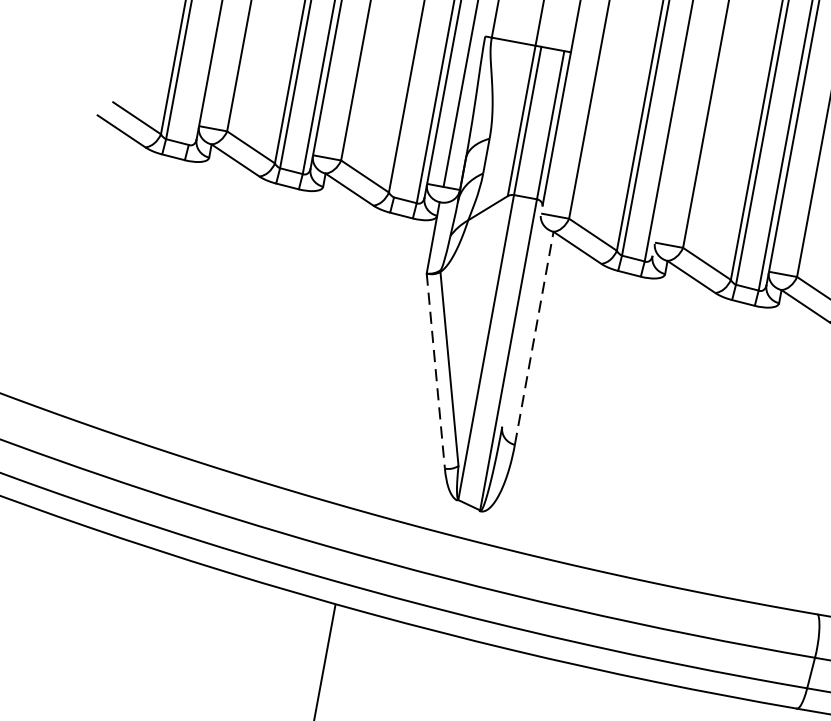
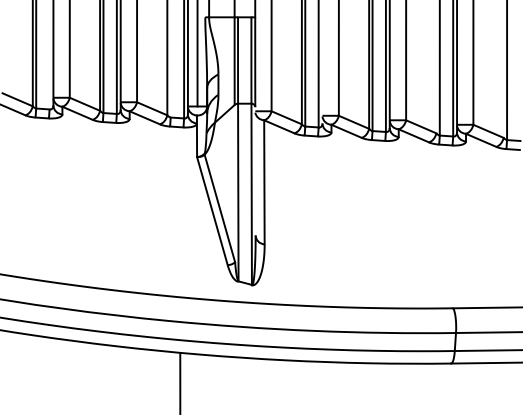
line: (534, 336) -> (264, 181), dashed -> solid
line: (435, 371) -> (212, 211), dashed -> solid

